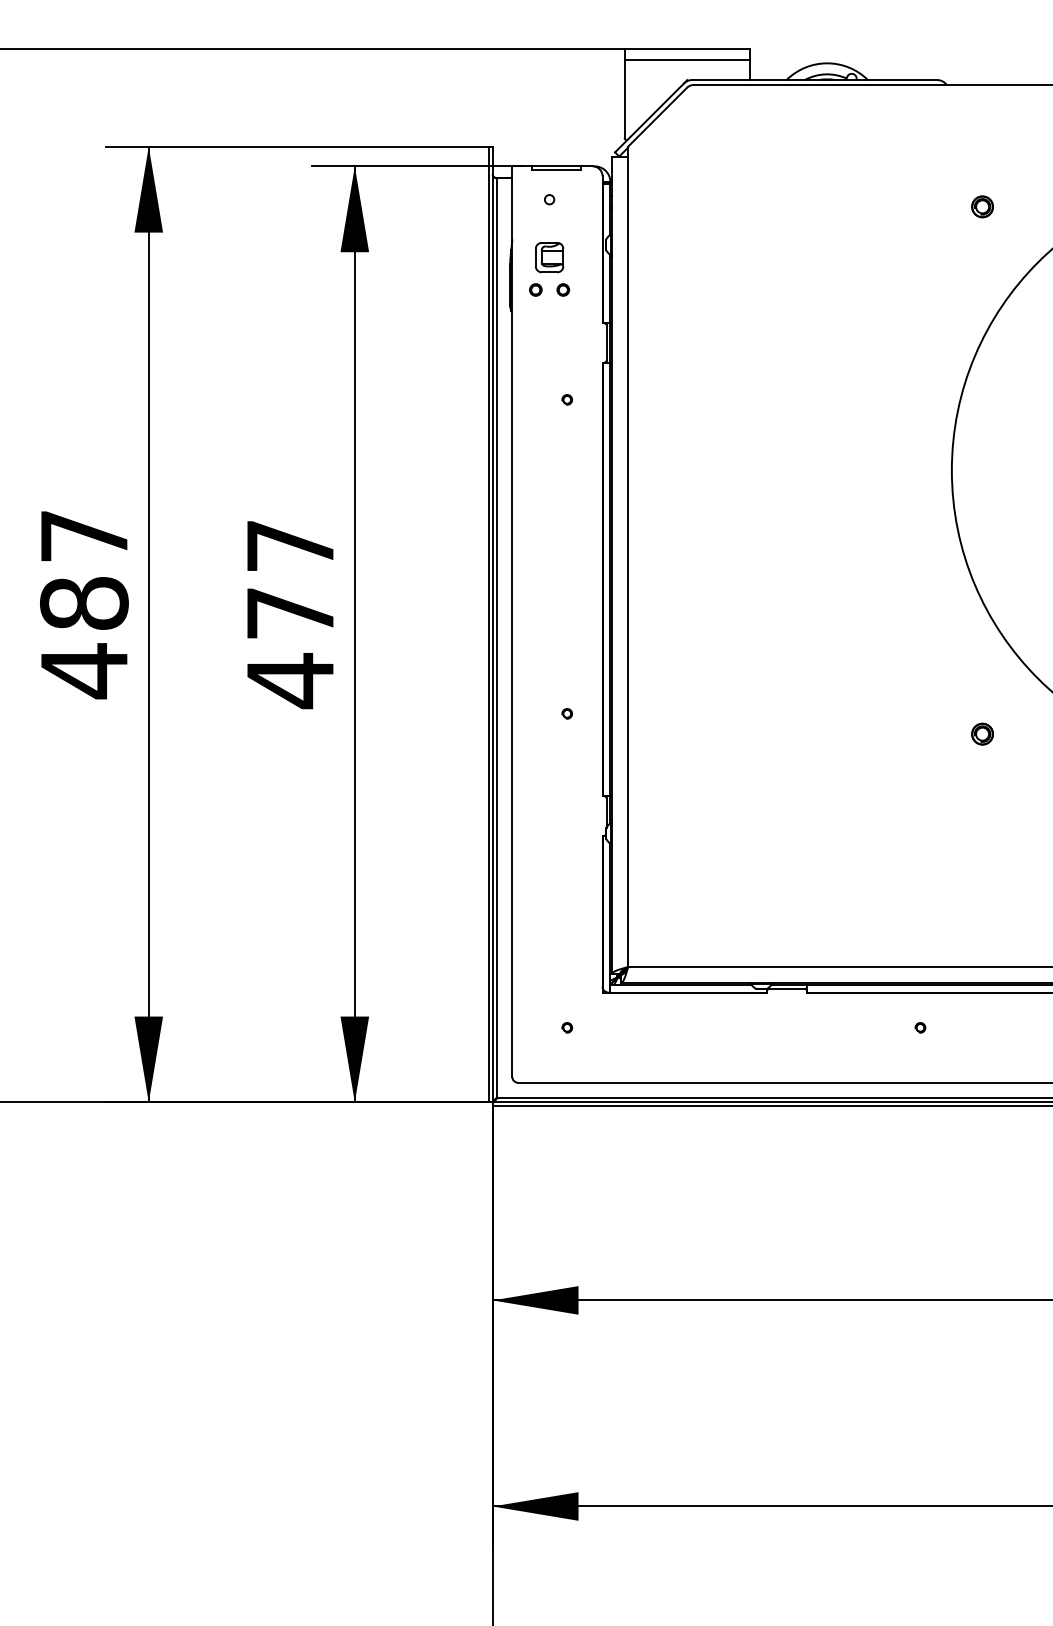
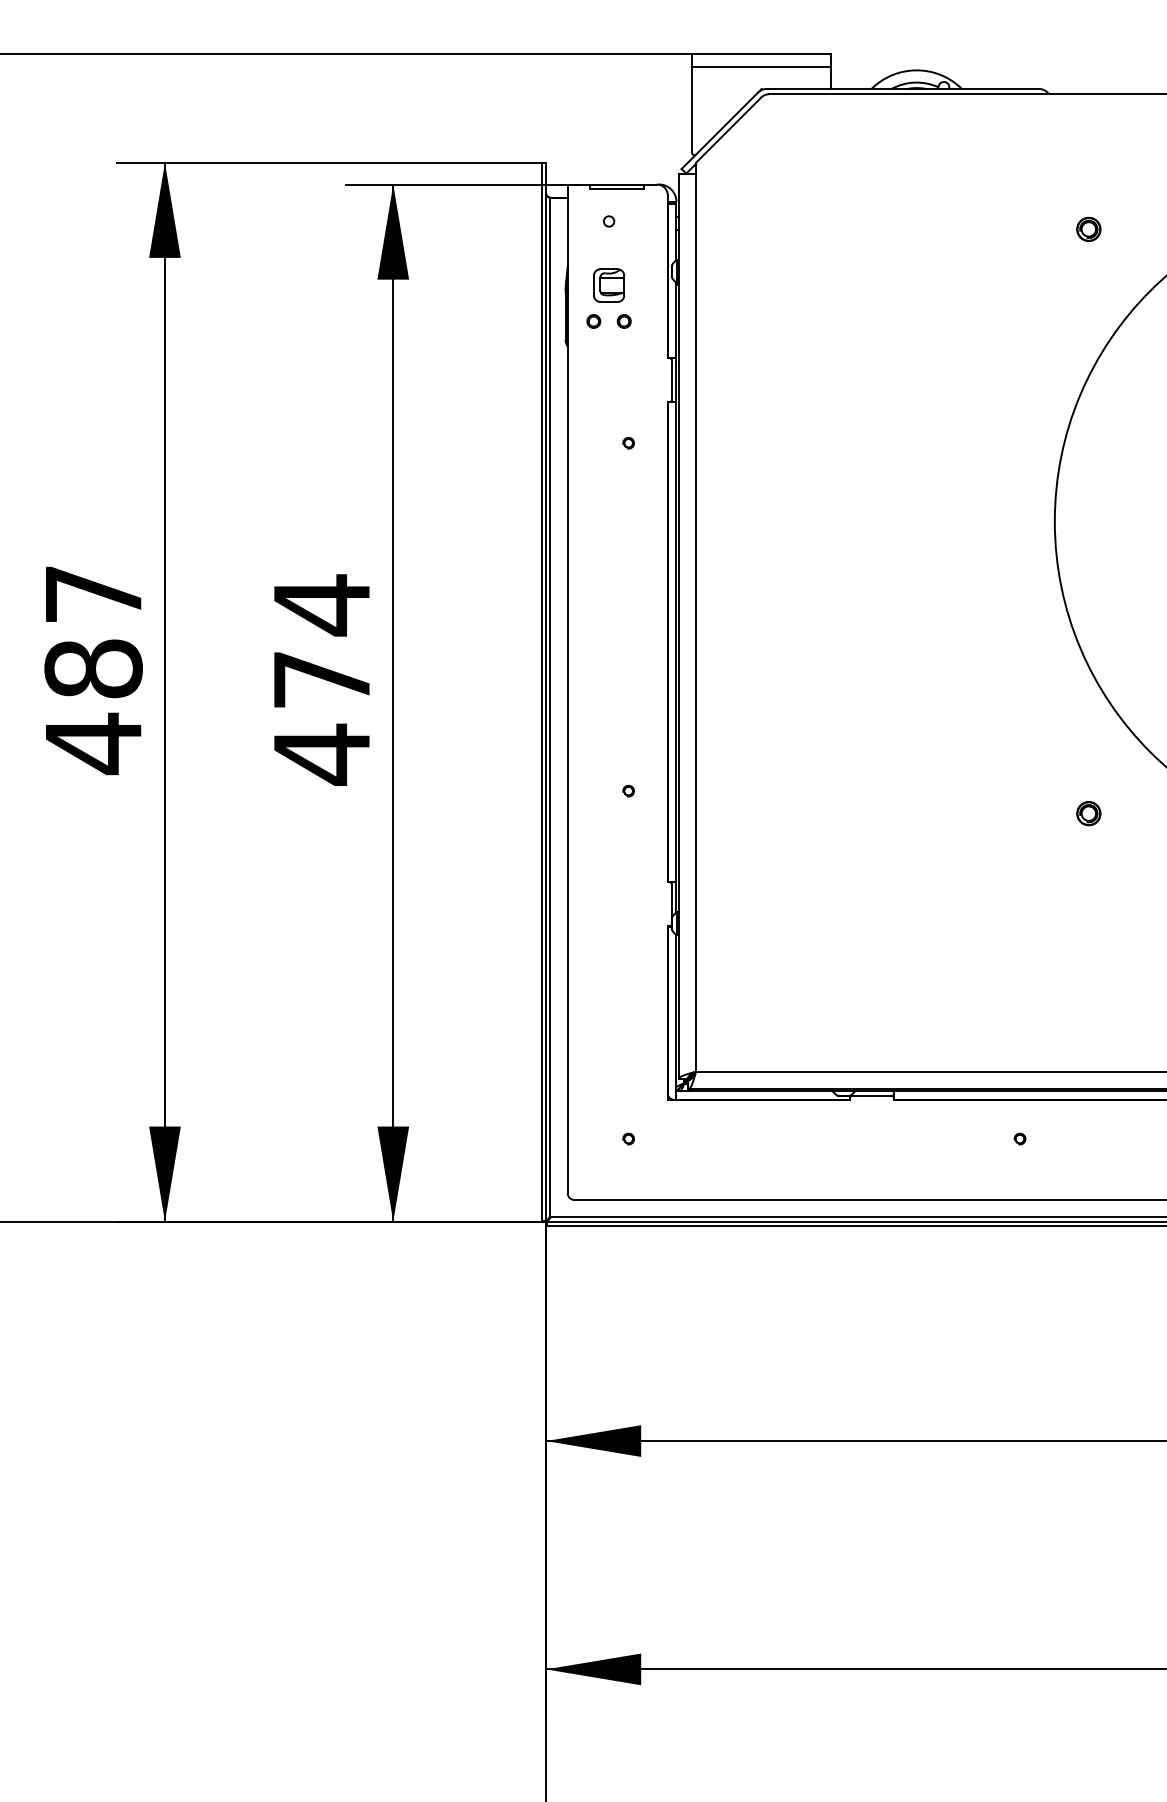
text: (290, 546) -> (321, 605), 477 -> 474

